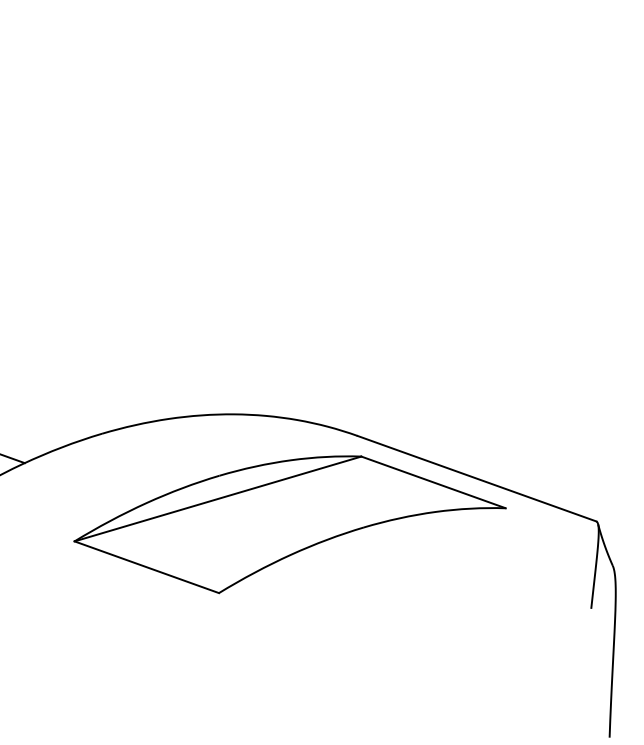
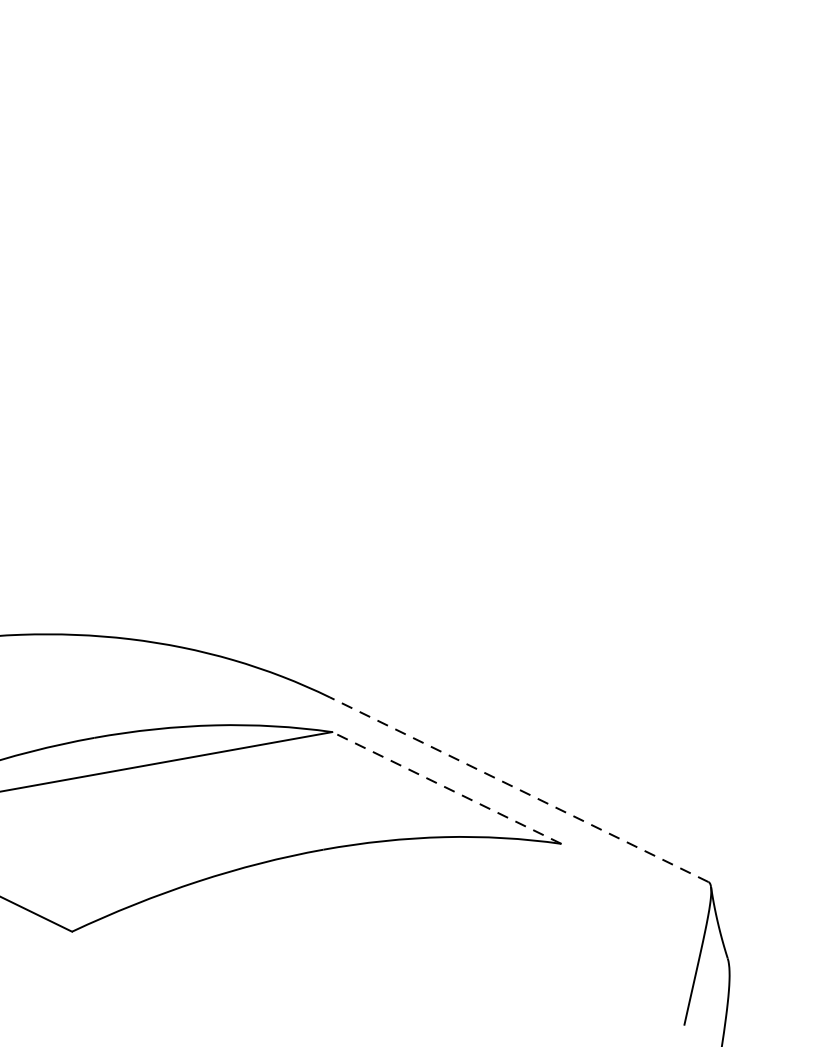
line: (477, 478) -> (520, 789), solid -> dashed
line: (433, 482) -> (446, 788), solid -> dashed

